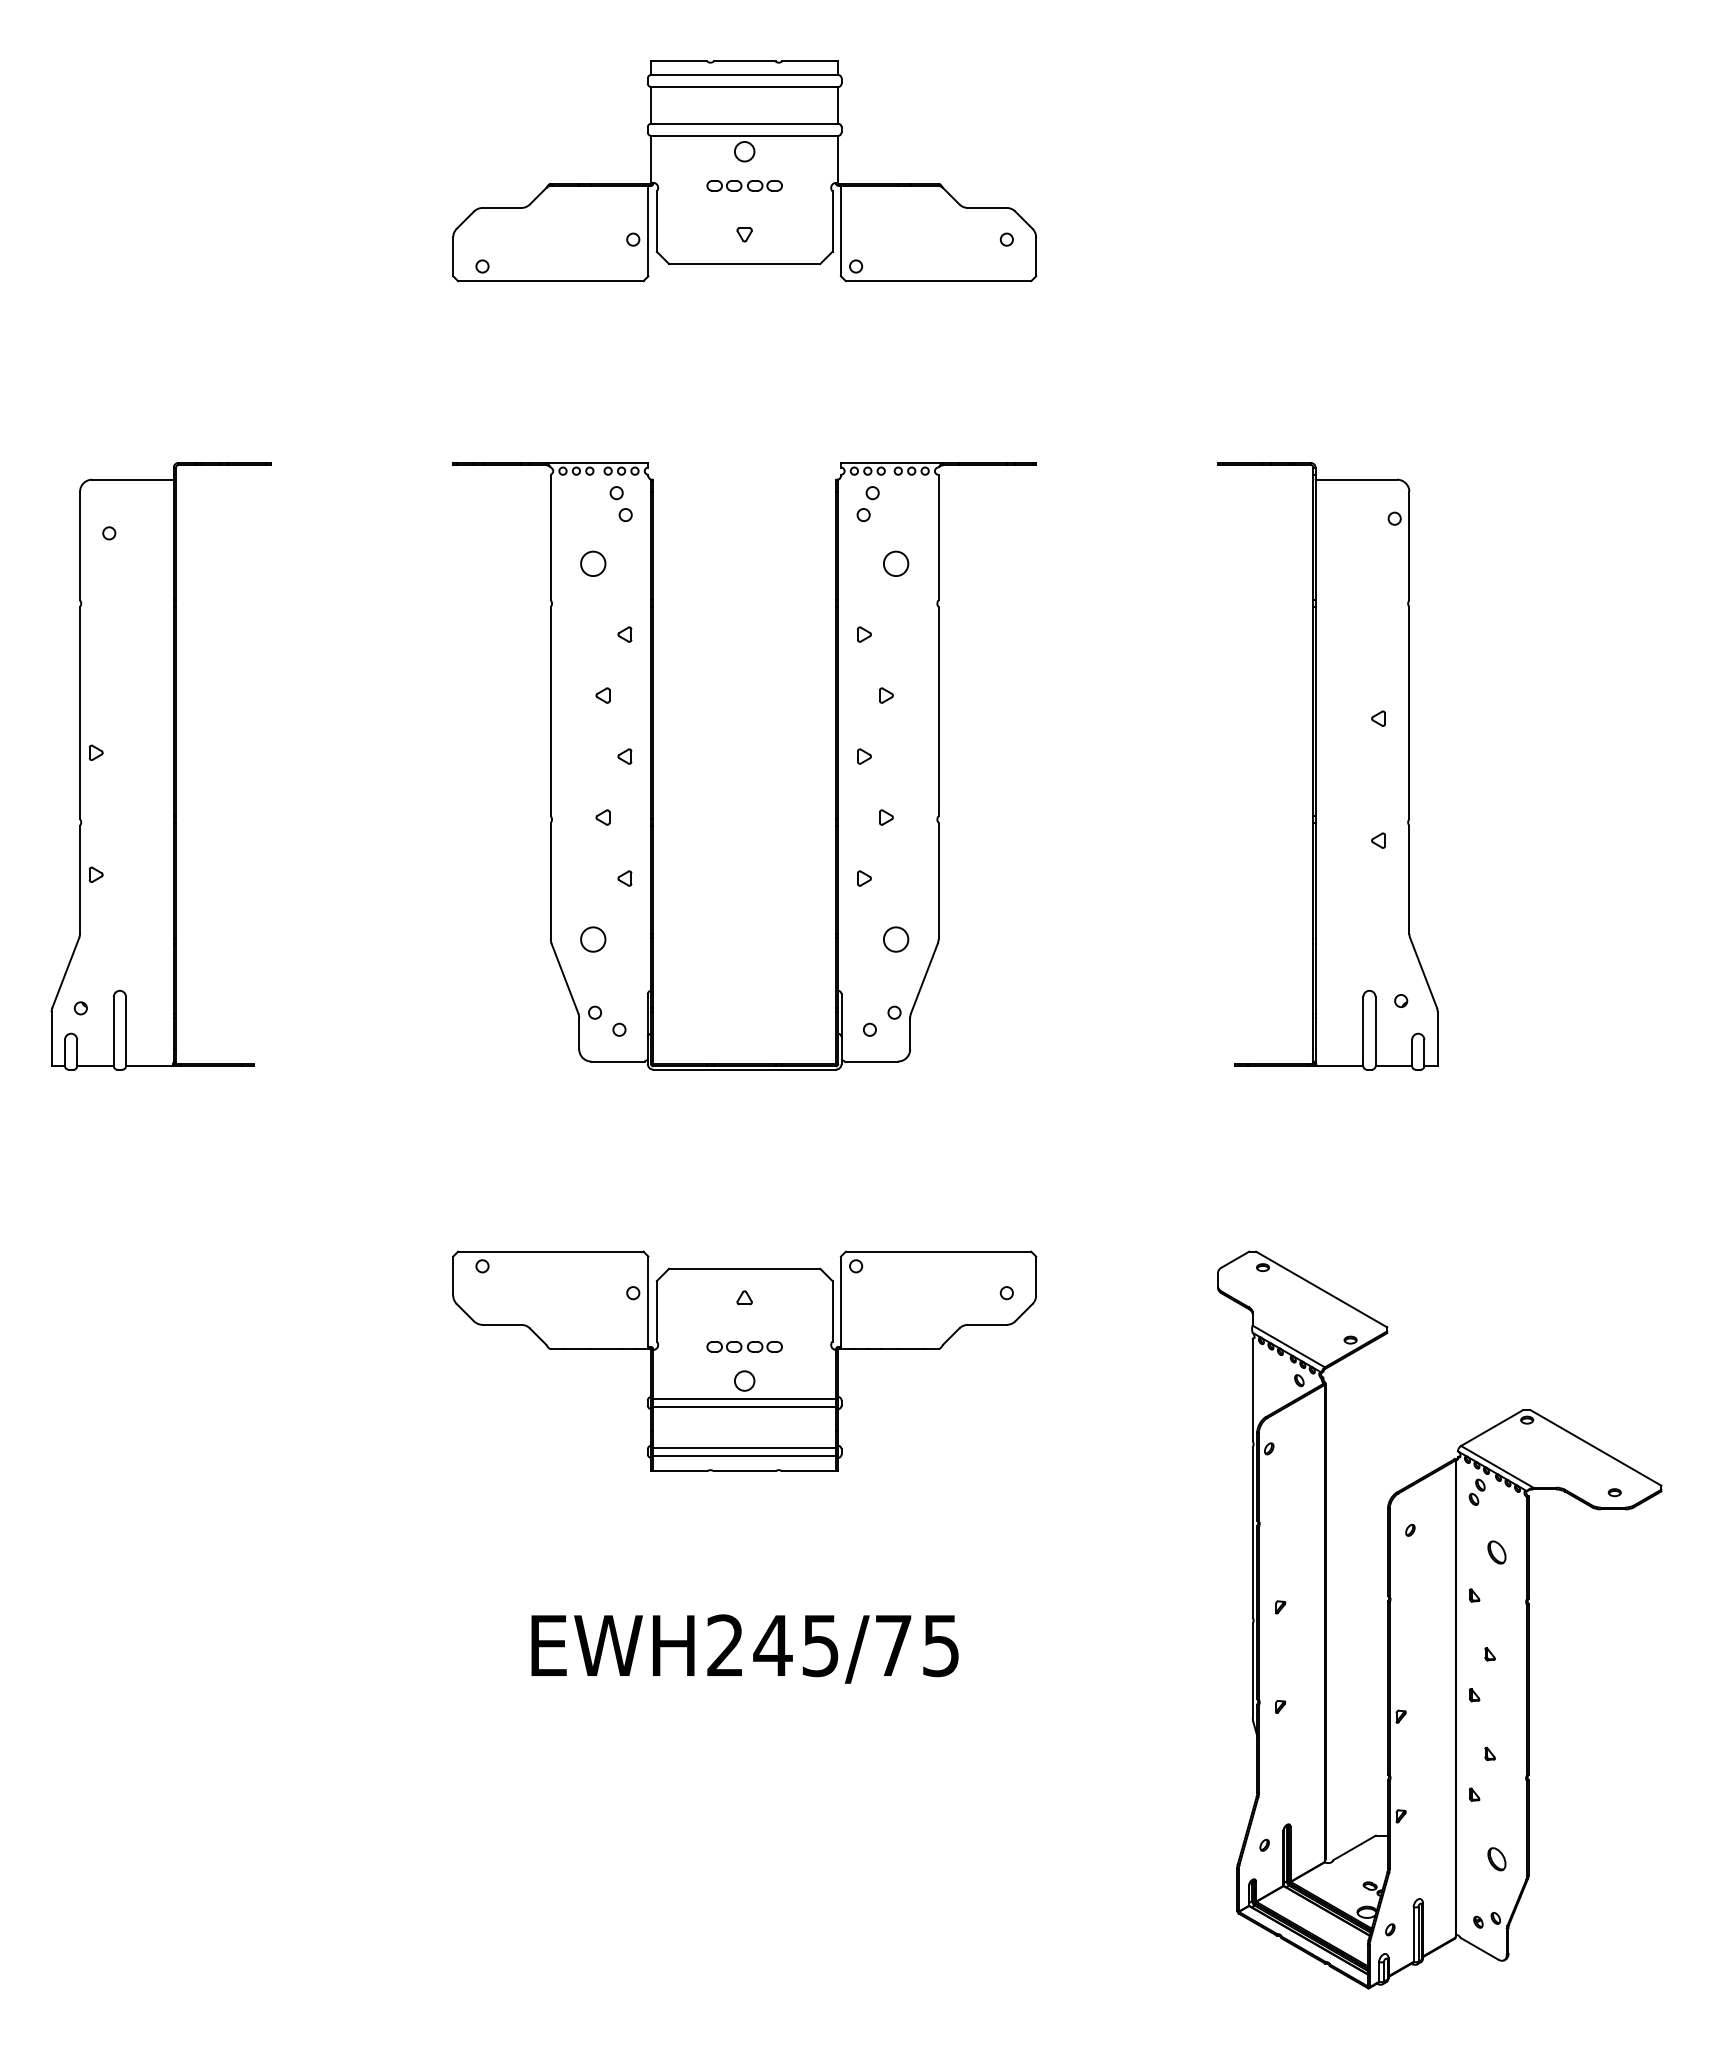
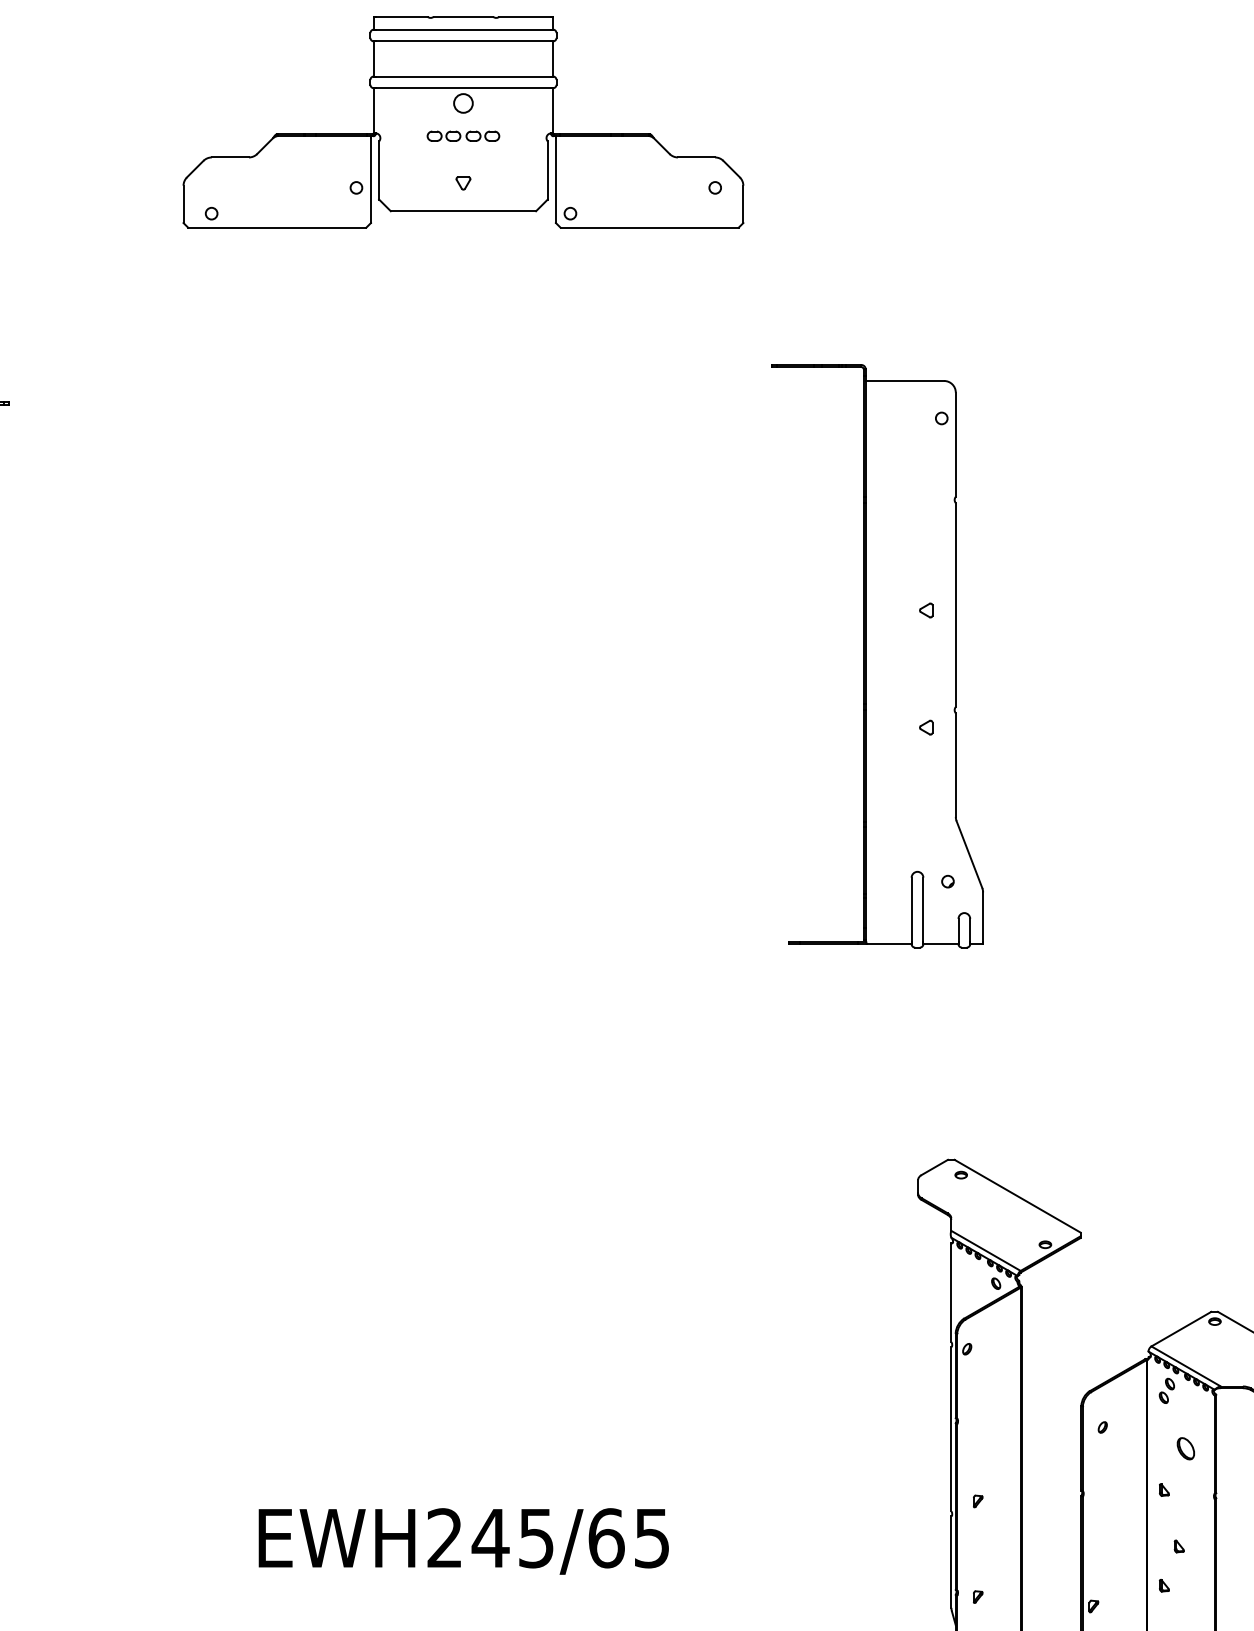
part: (653, 766) -> (375, 693), removed
part: (1327, 766) -> (877, 656), moved
part: (744, 1360) -> (463, 1264), removed
text: (893, 1645) -> (606, 1538), EWH245/75 -> EWH245/65

